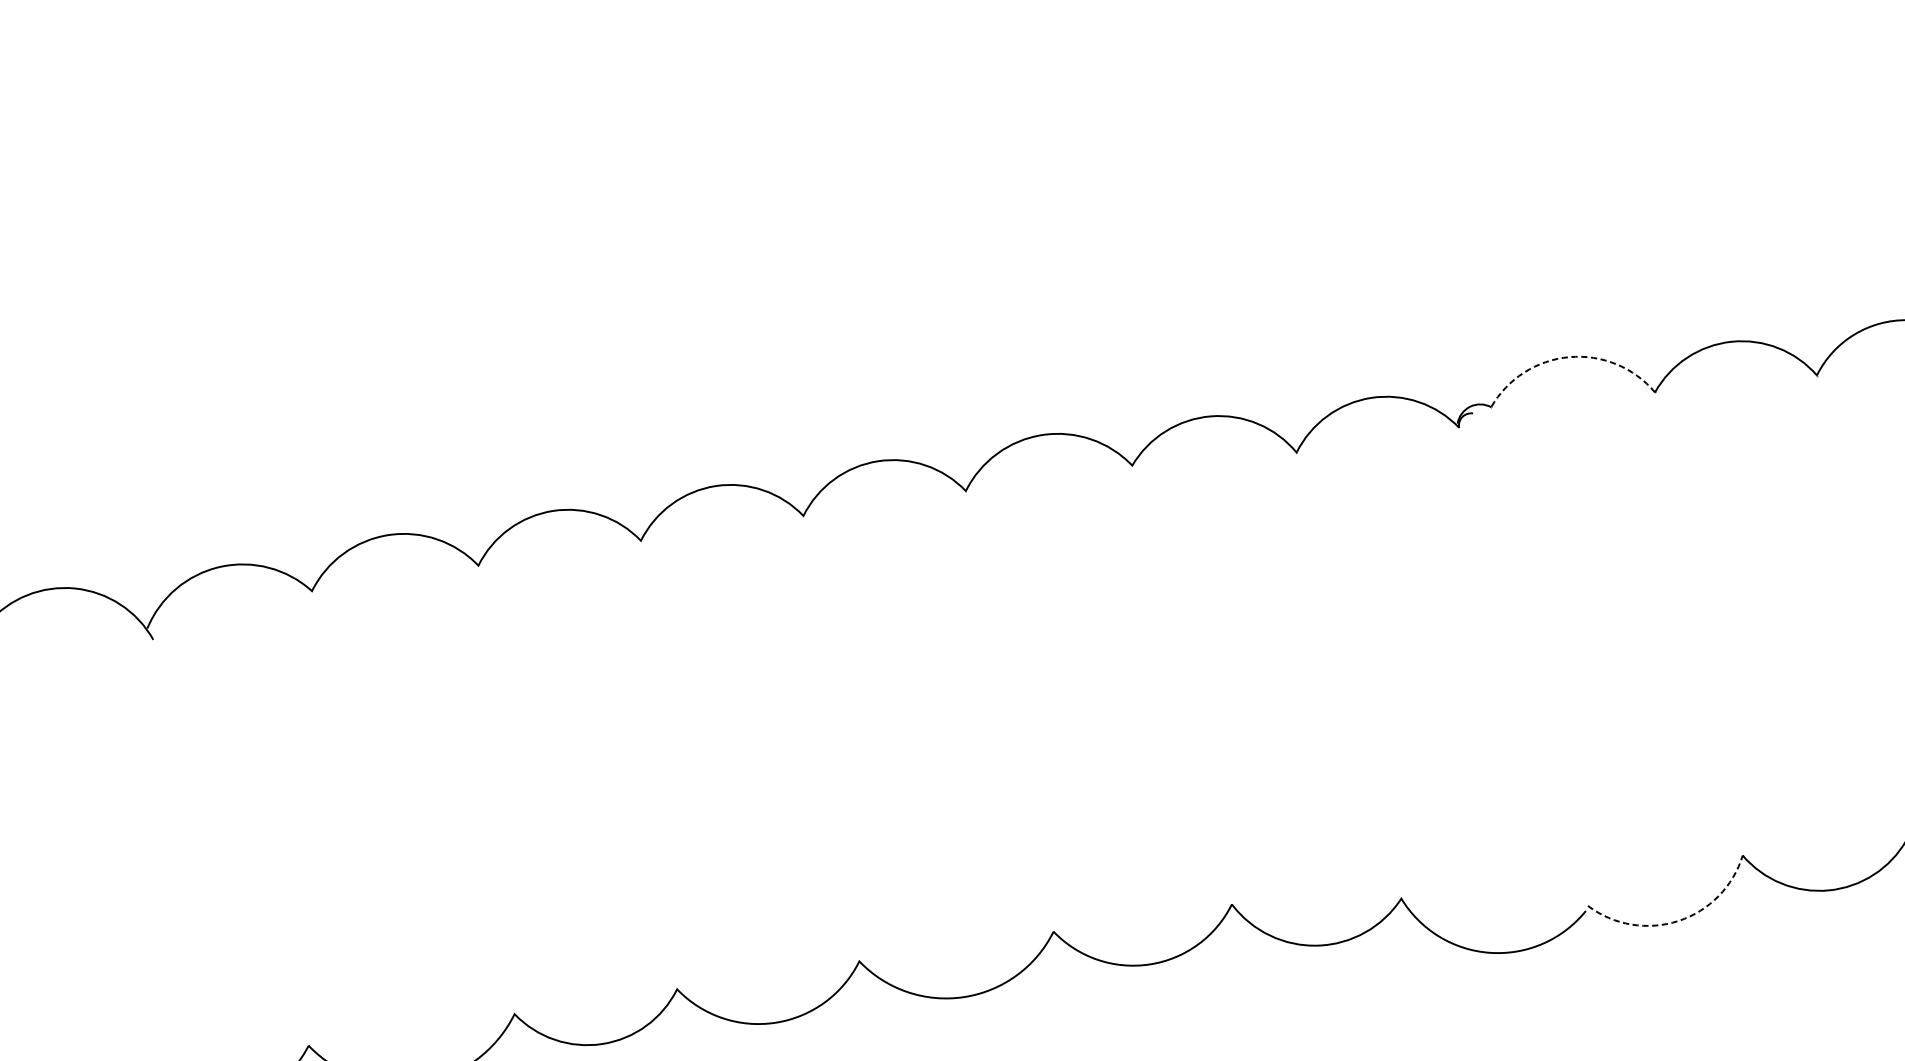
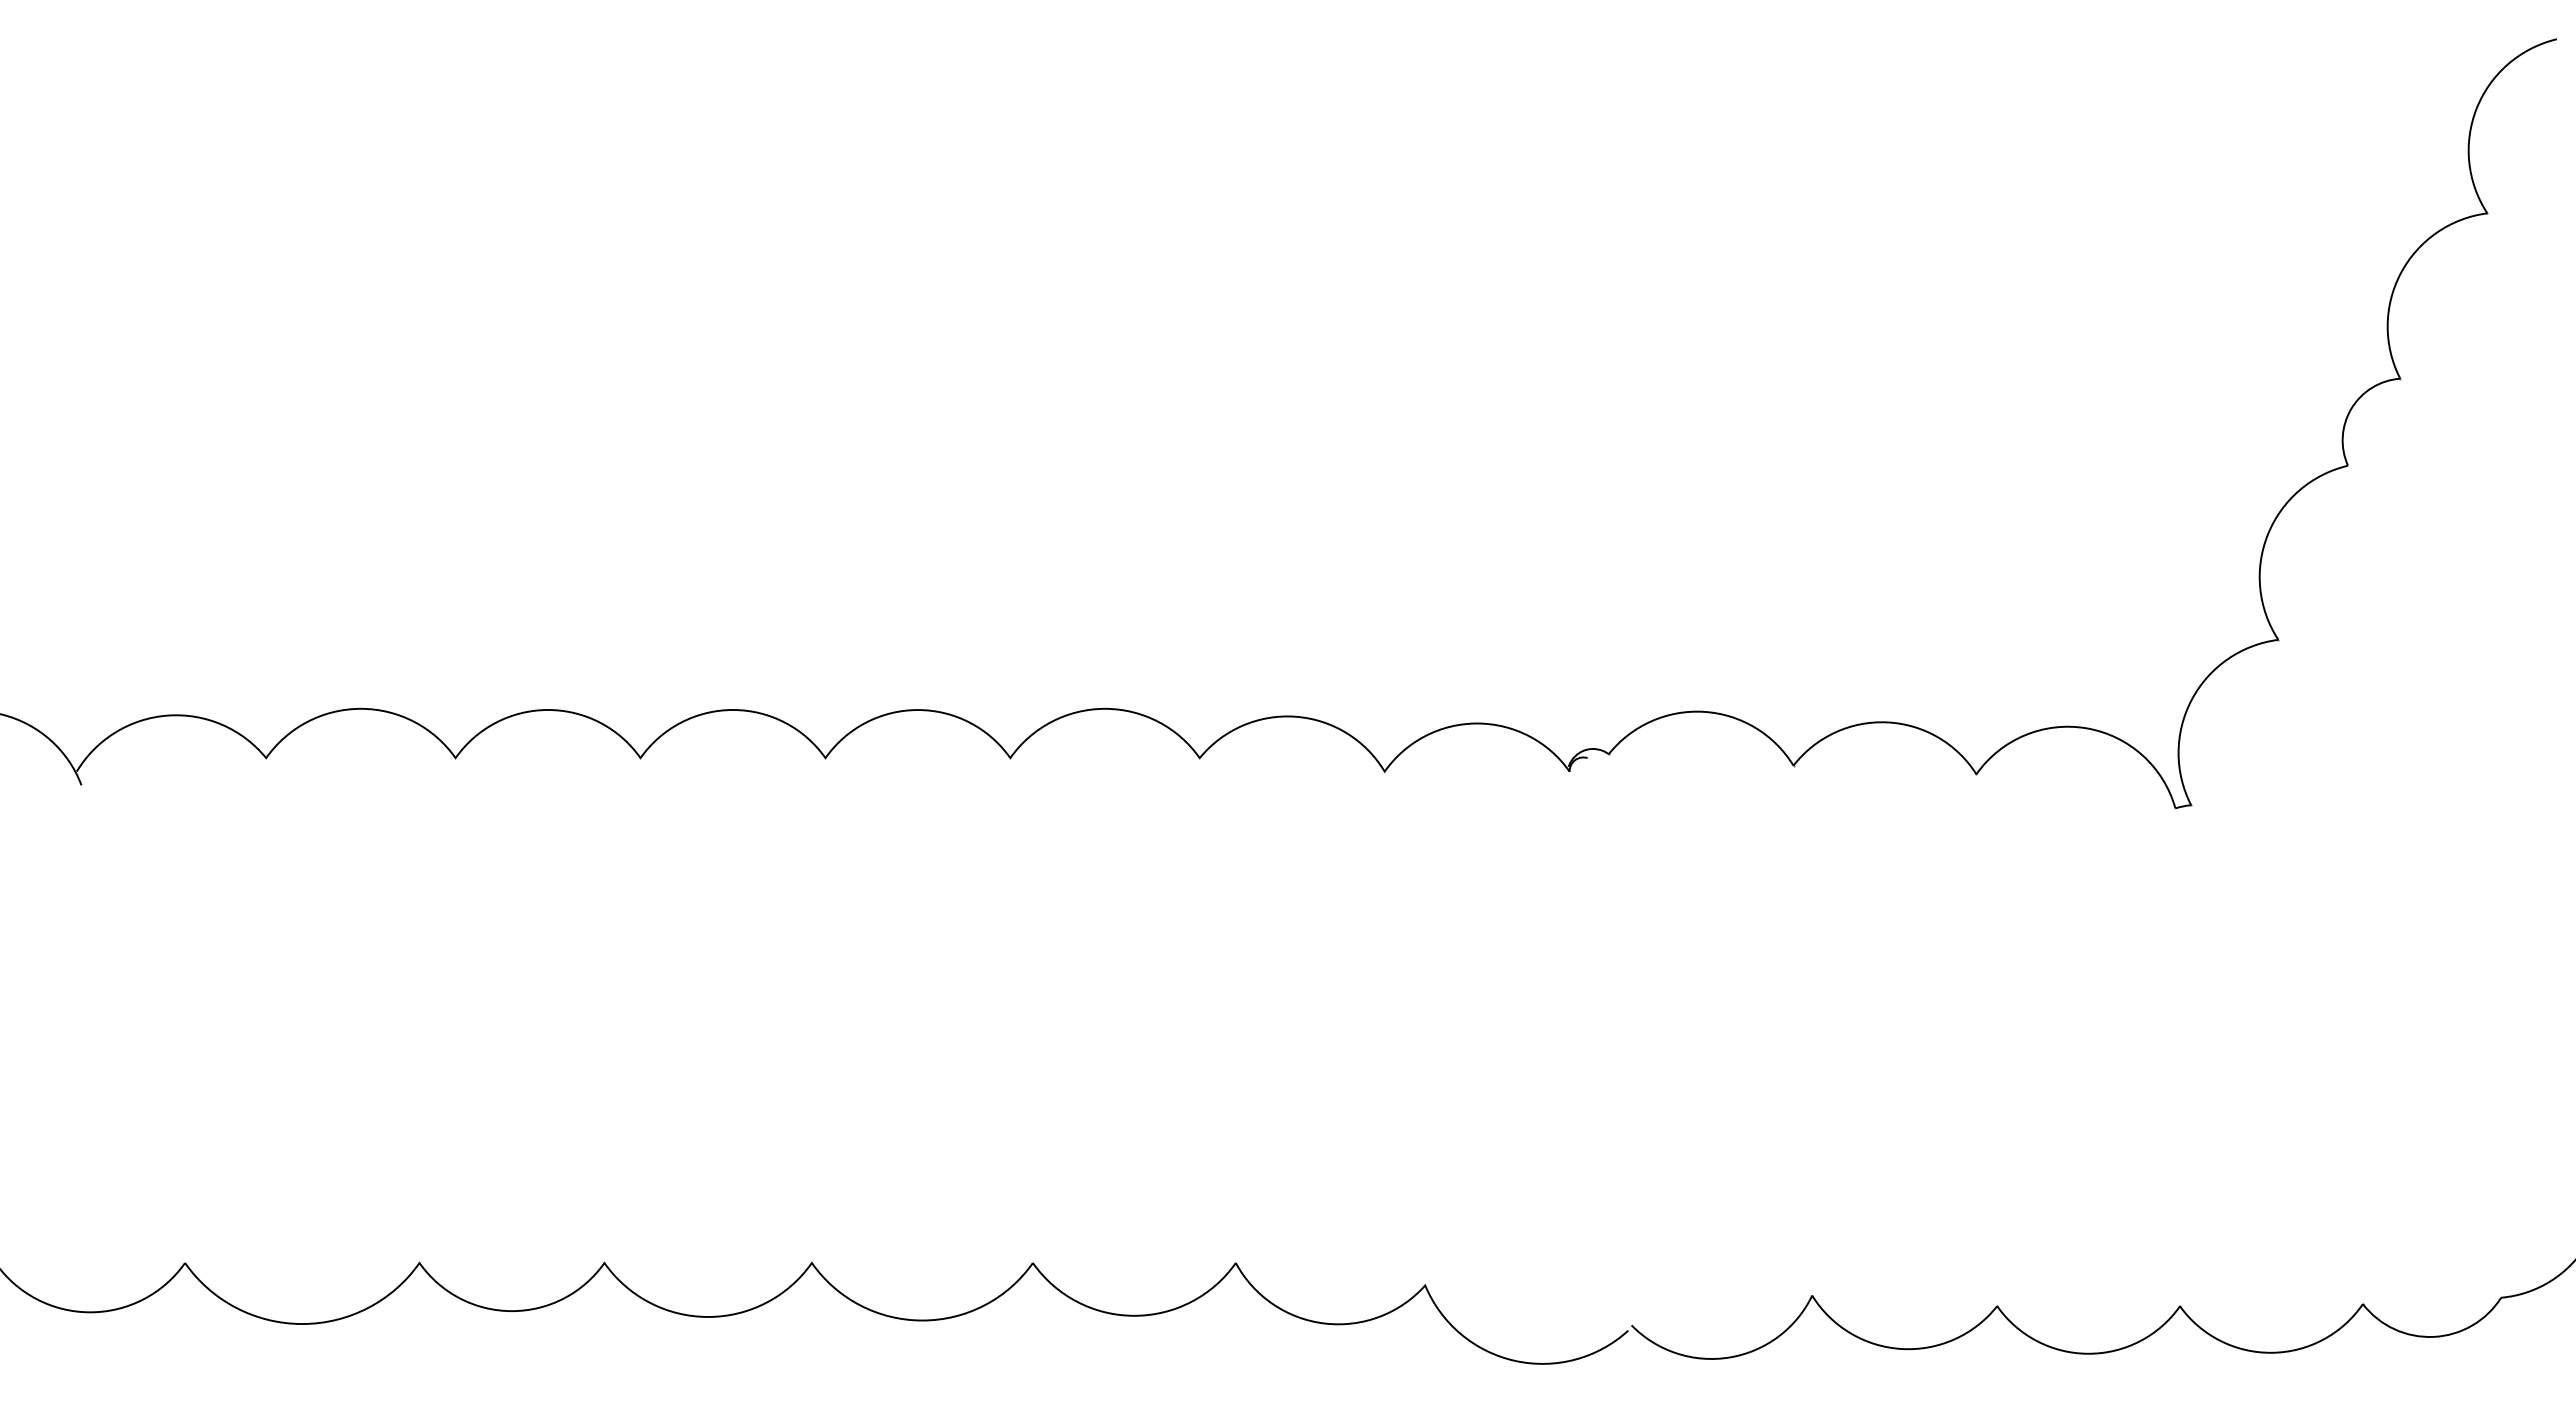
arc: (1569, 356) -> (1704, 711), dashed -> solid
arc: (1678, 921) -> (1729, 1357), dashed -> solid

